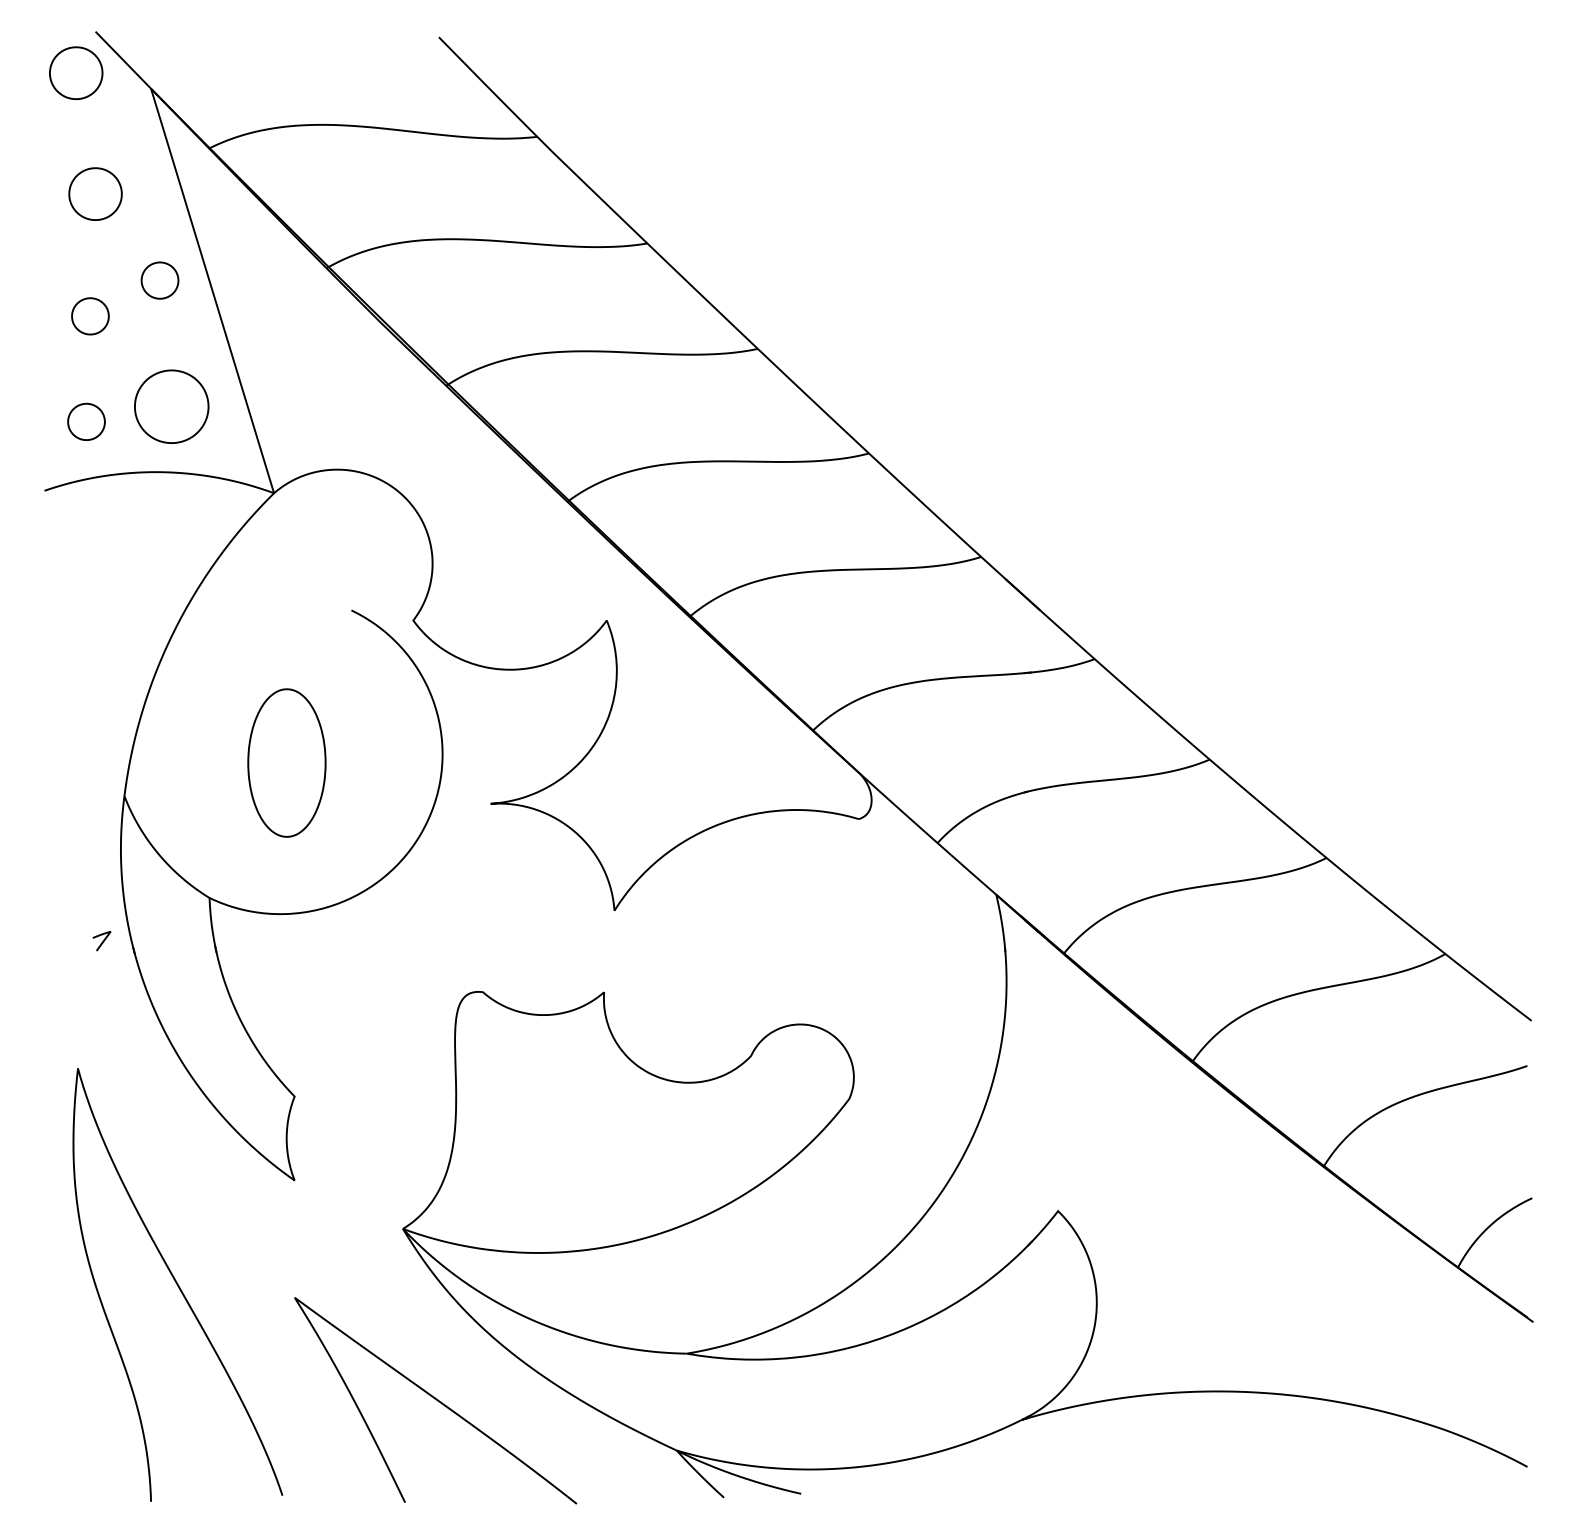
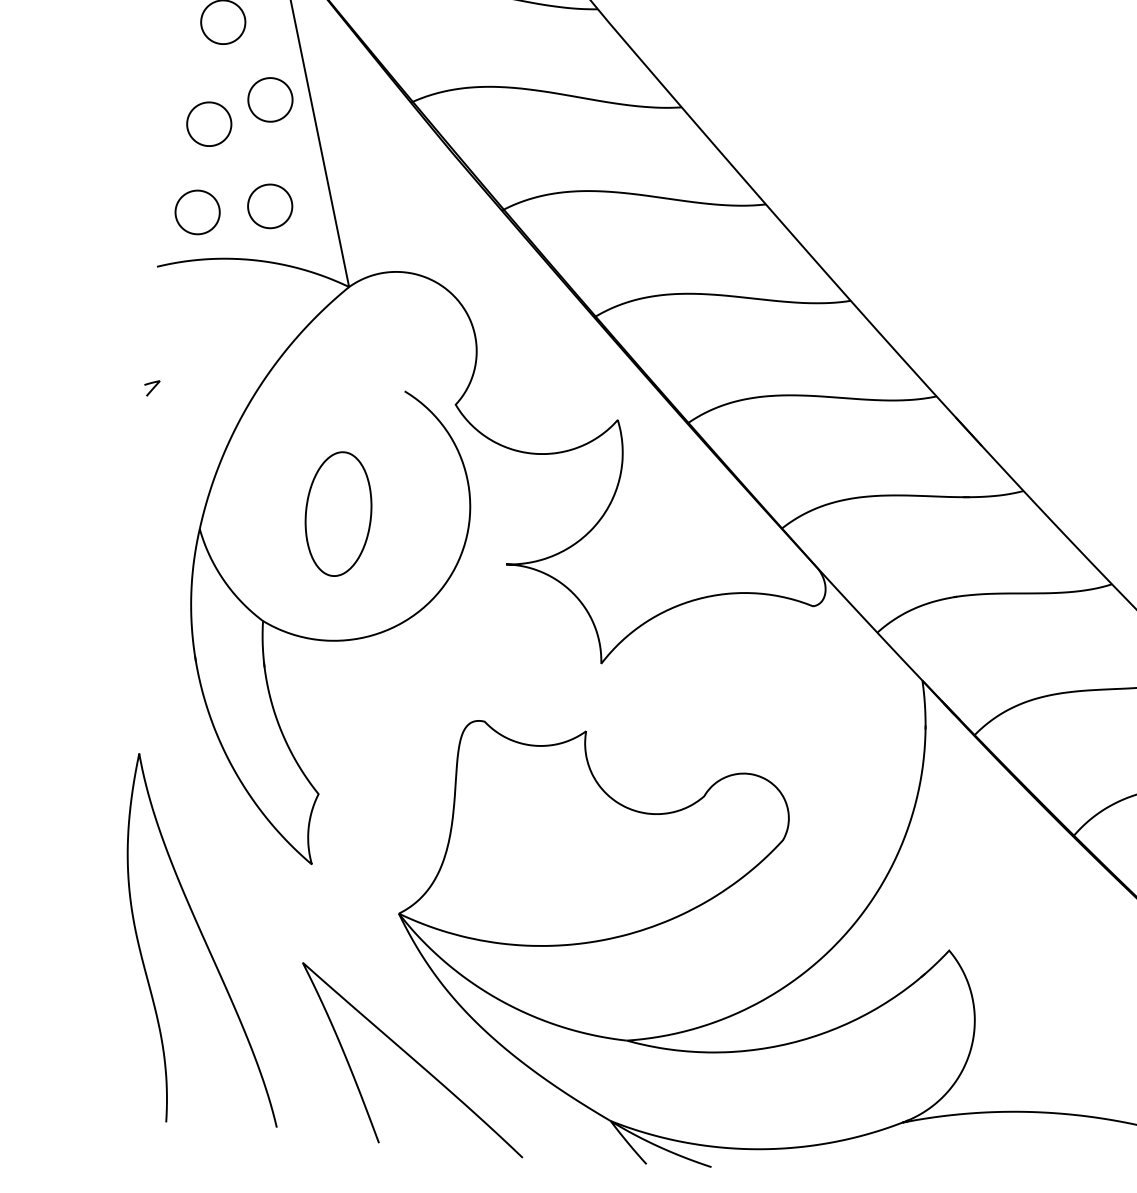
part: (159, 280) -> (269, 99), size x1.43
part: (90, 316) -> (209, 124), size x1.43
part: (171, 406) -> (270, 206), size x0.71
part: (86, 421) -> (197, 212), size x1.43
curve: (102, 941) -> (152, 388), moved

